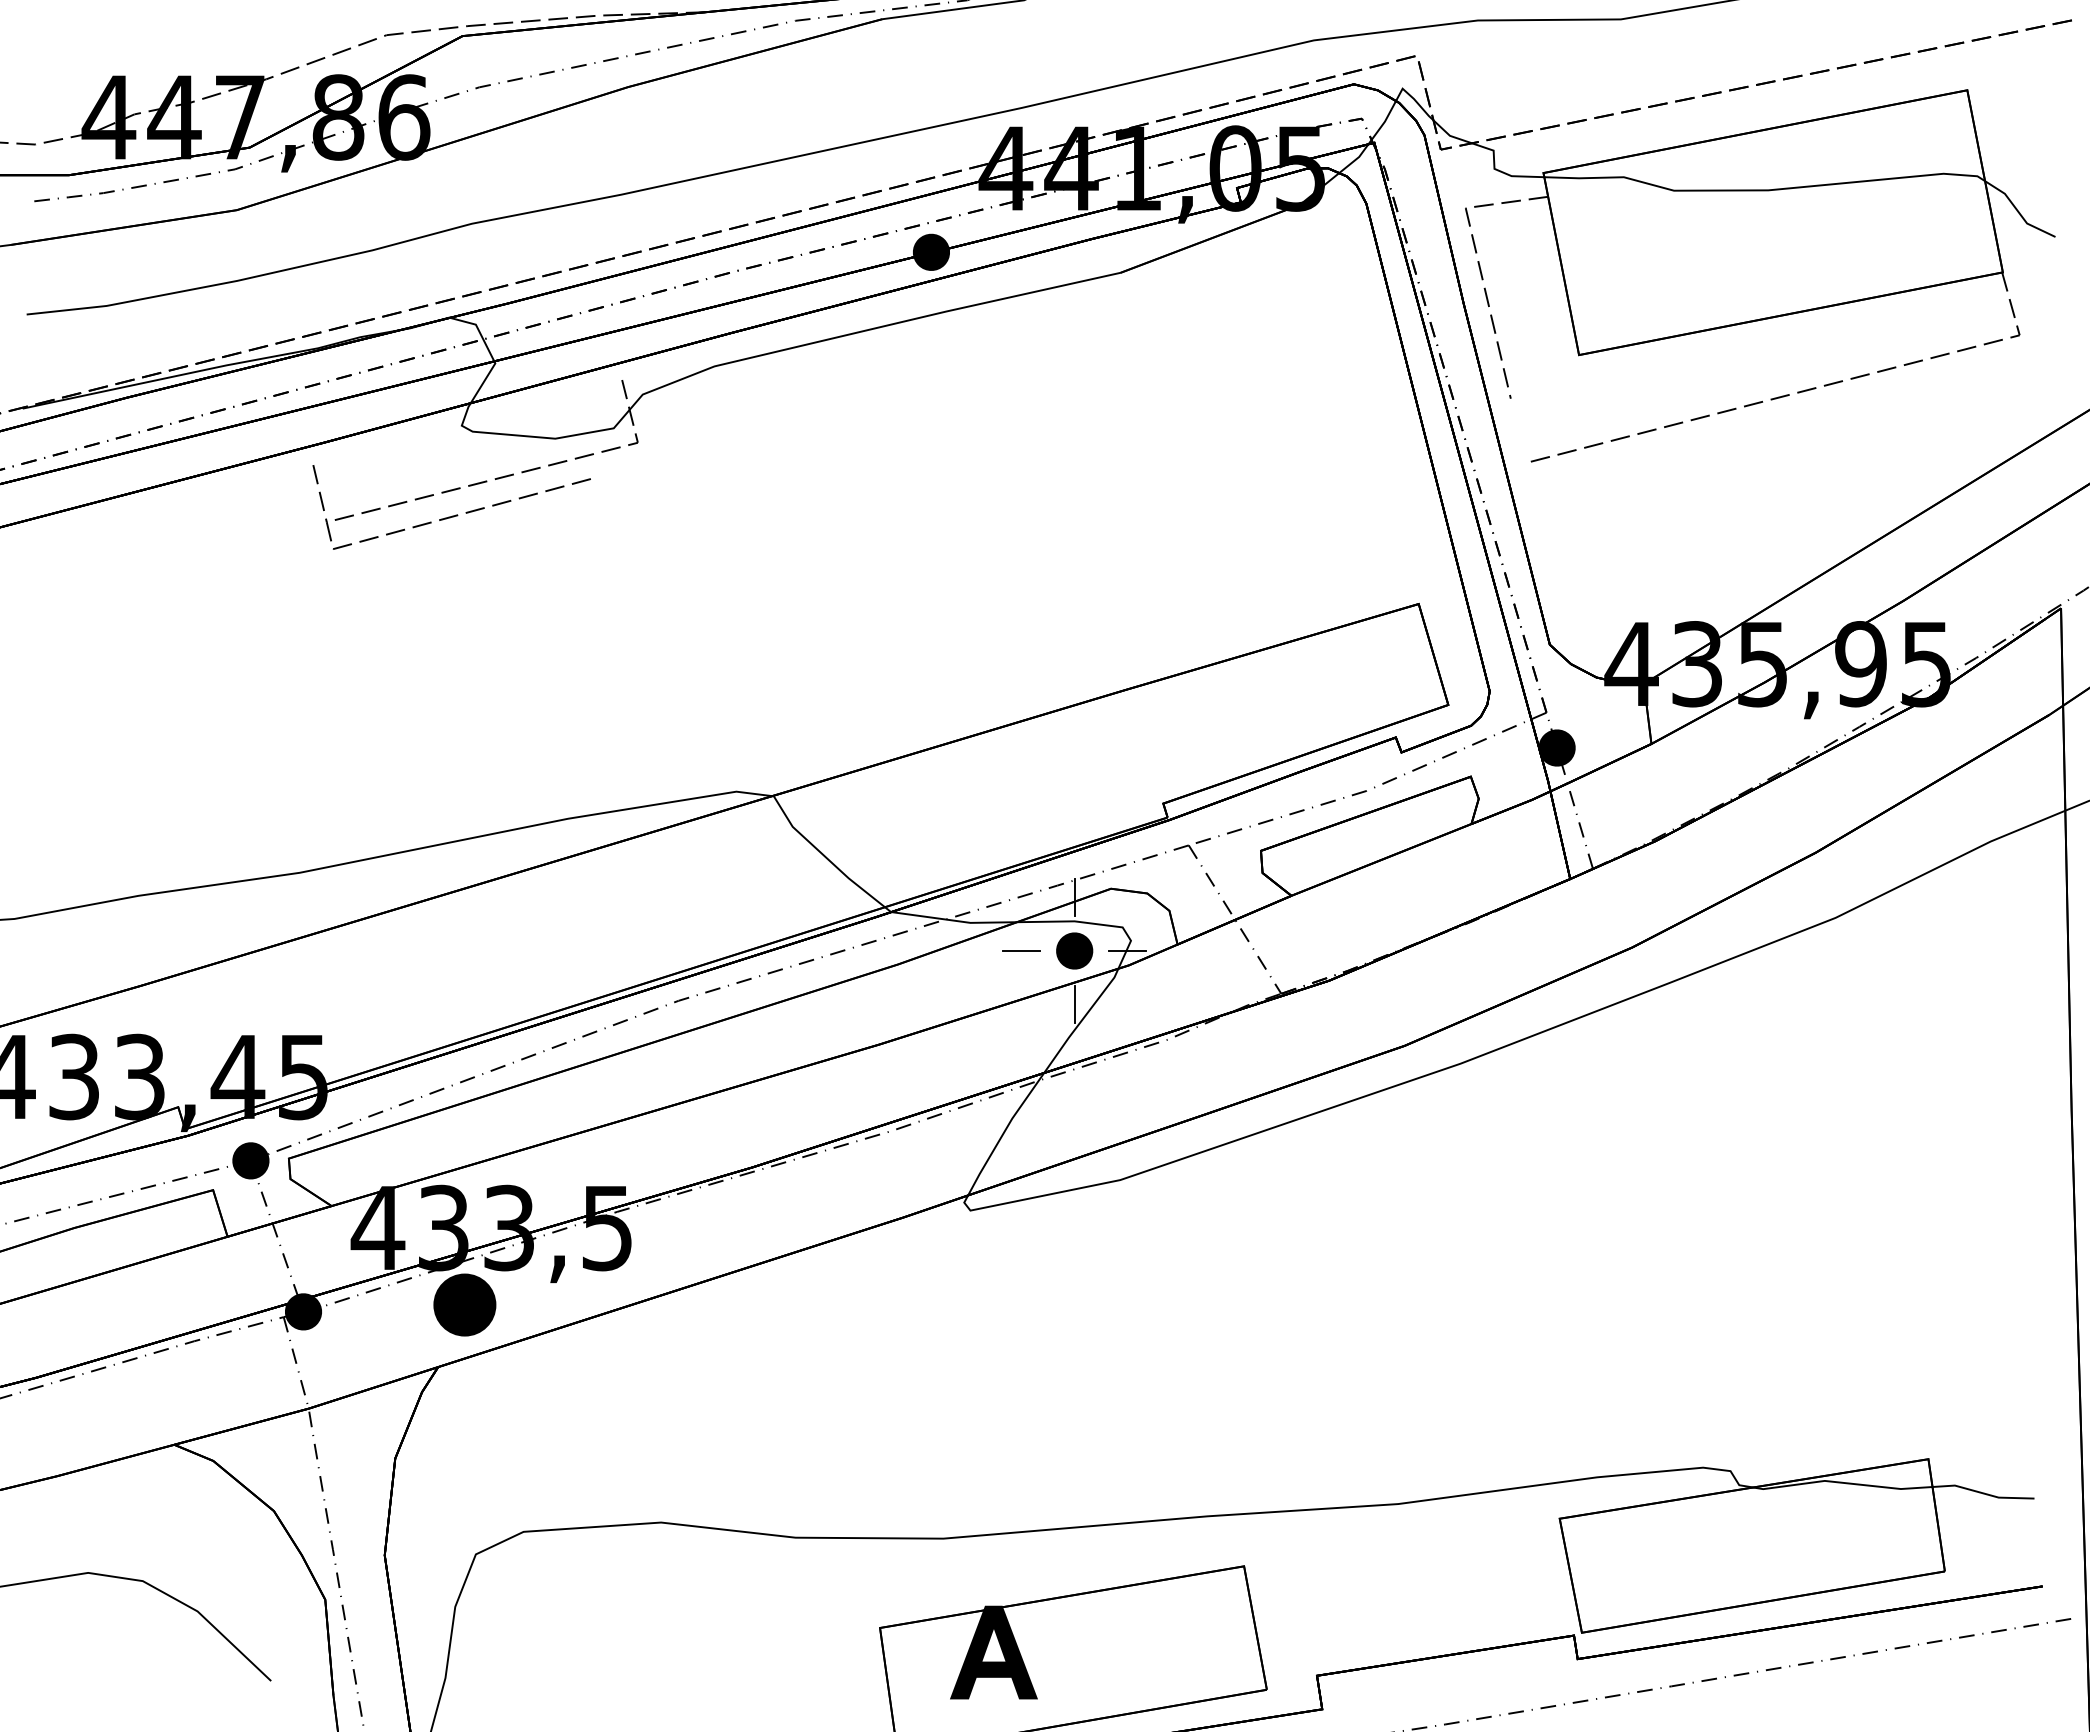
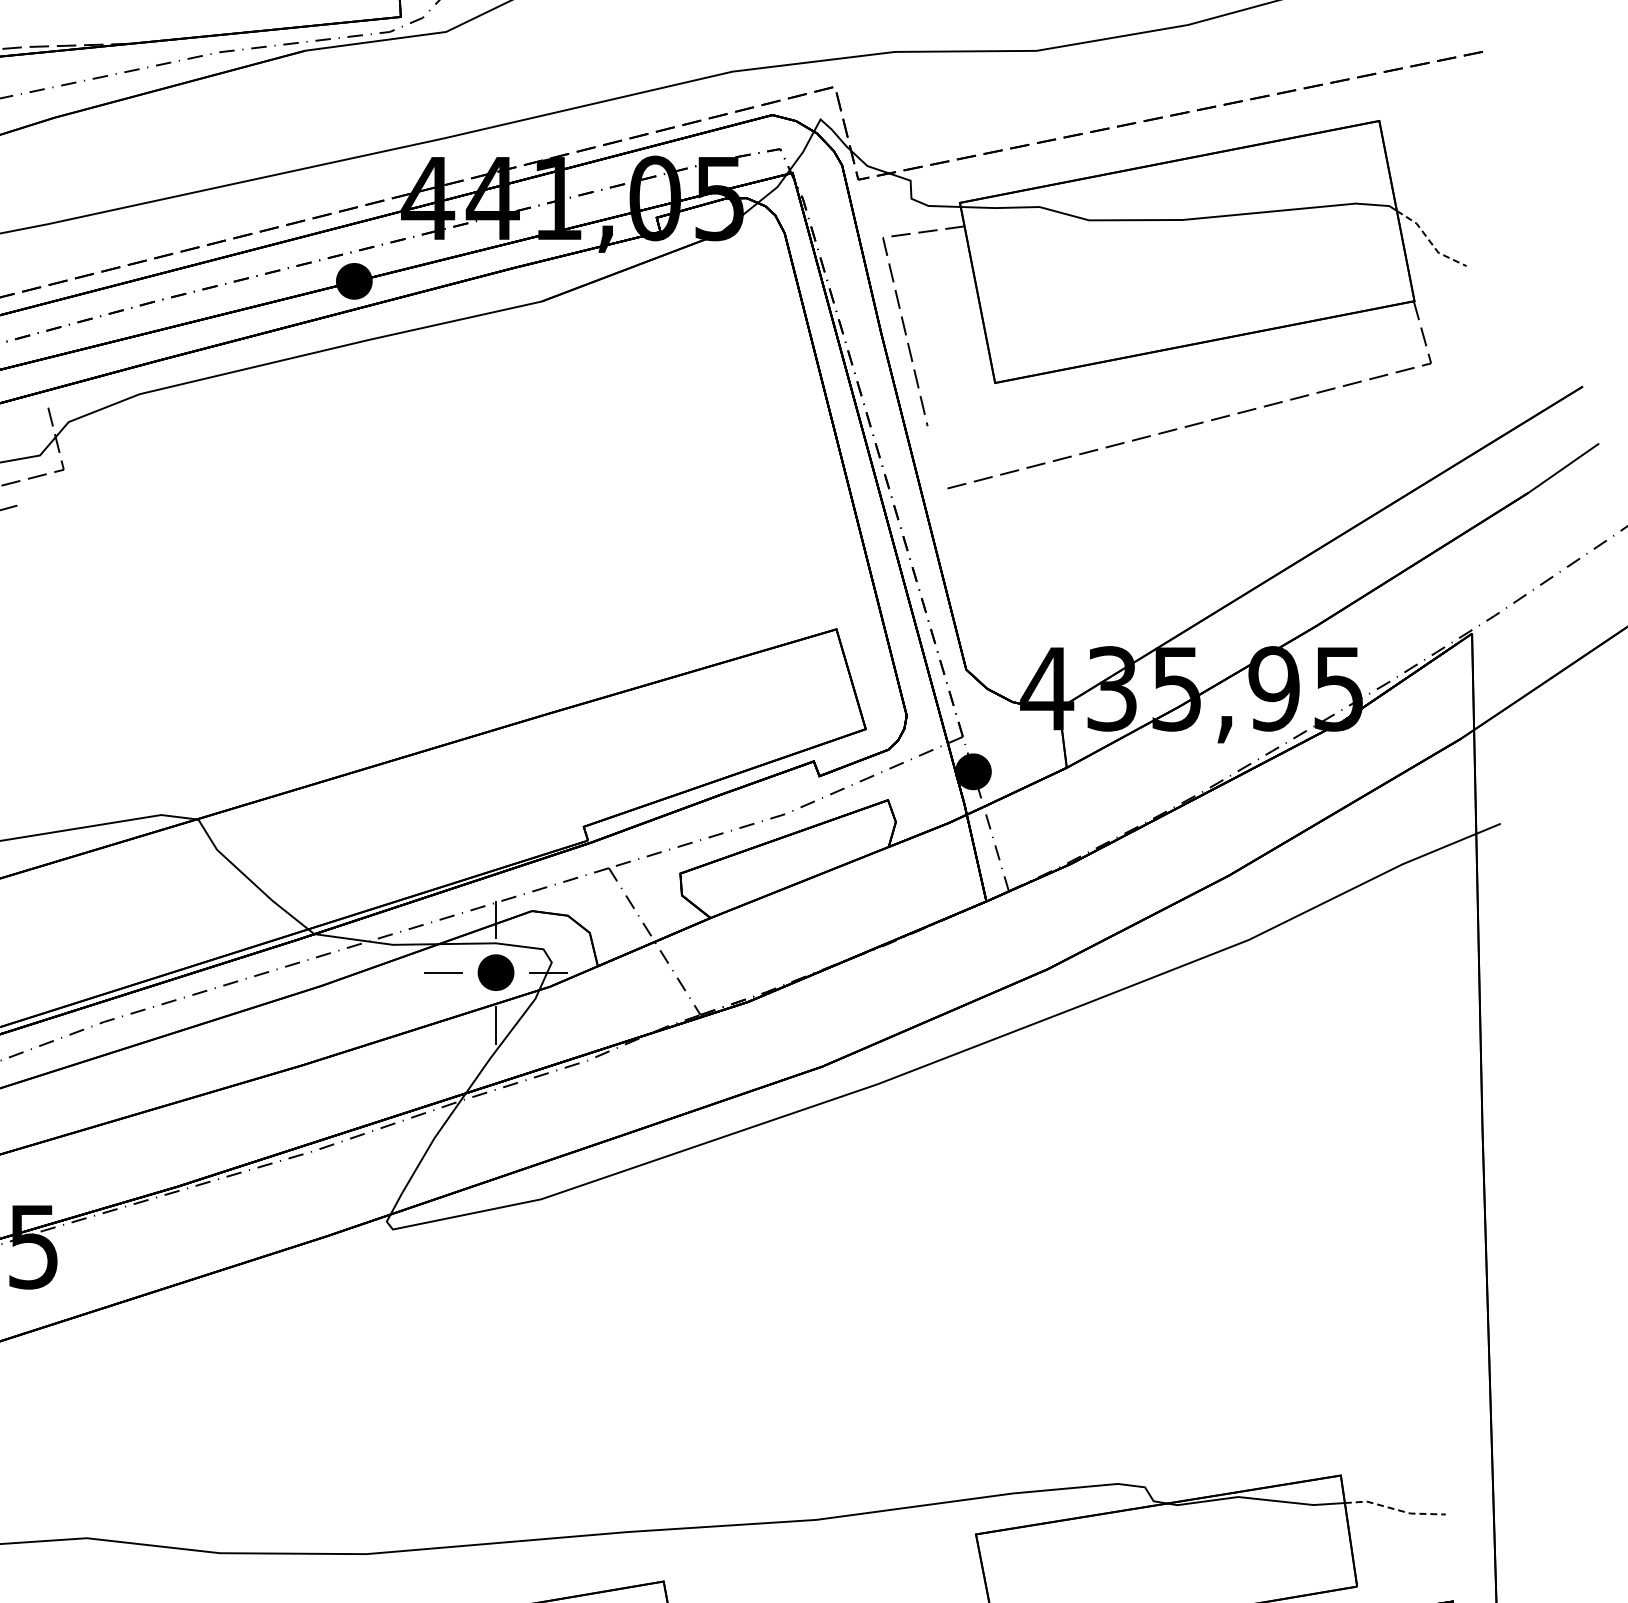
line: (2018, 211) -> (1429, 240), solid -> dashed
line: (1983, 1493) -> (1395, 1509), solid -> dashed

